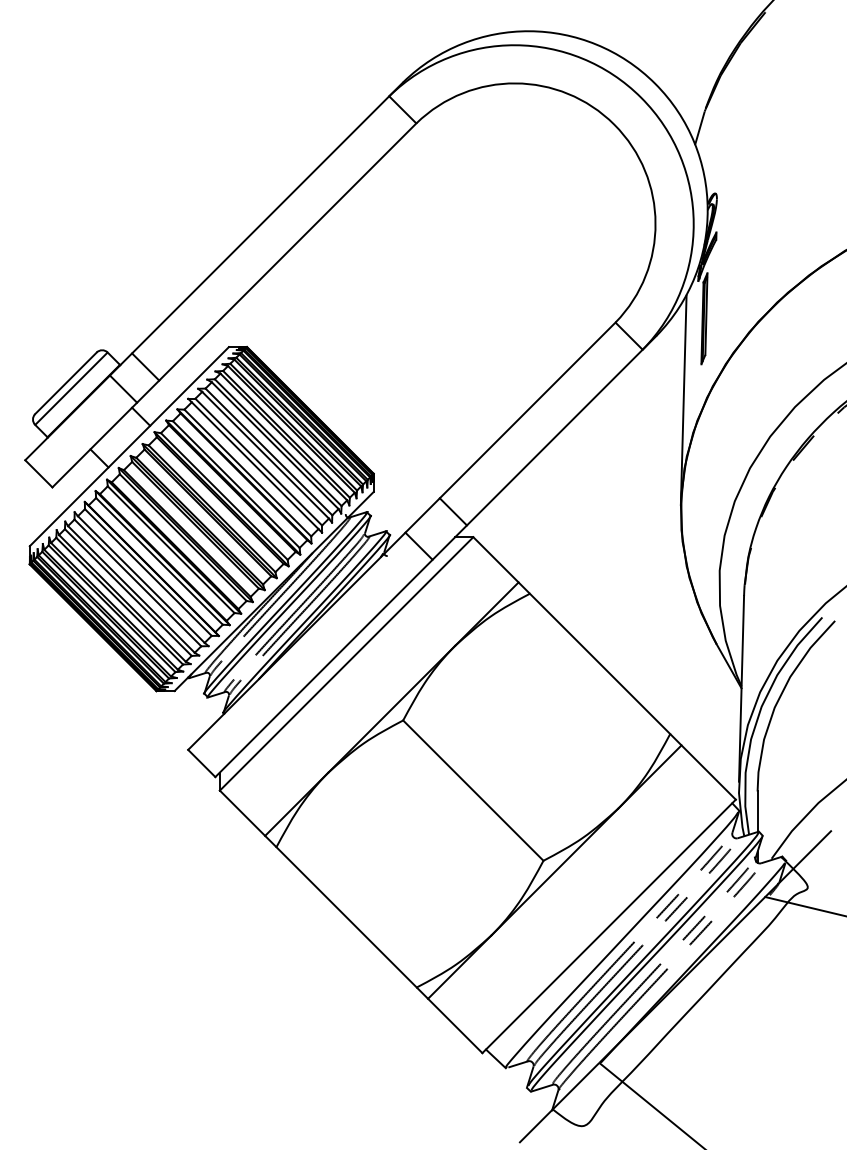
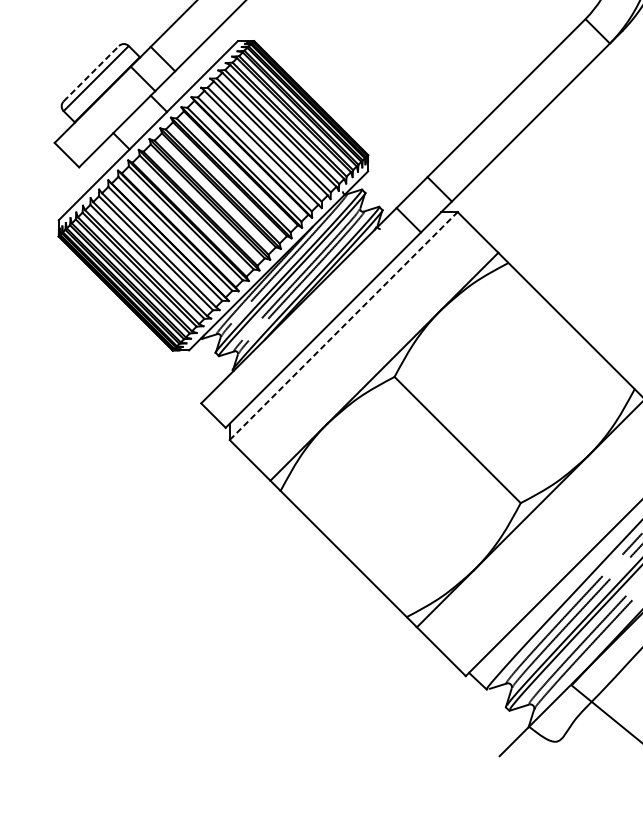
line: (66, 383) -> (91, 73), solid -> dashed
line: (346, 663) -> (343, 325), solid -> dashed

